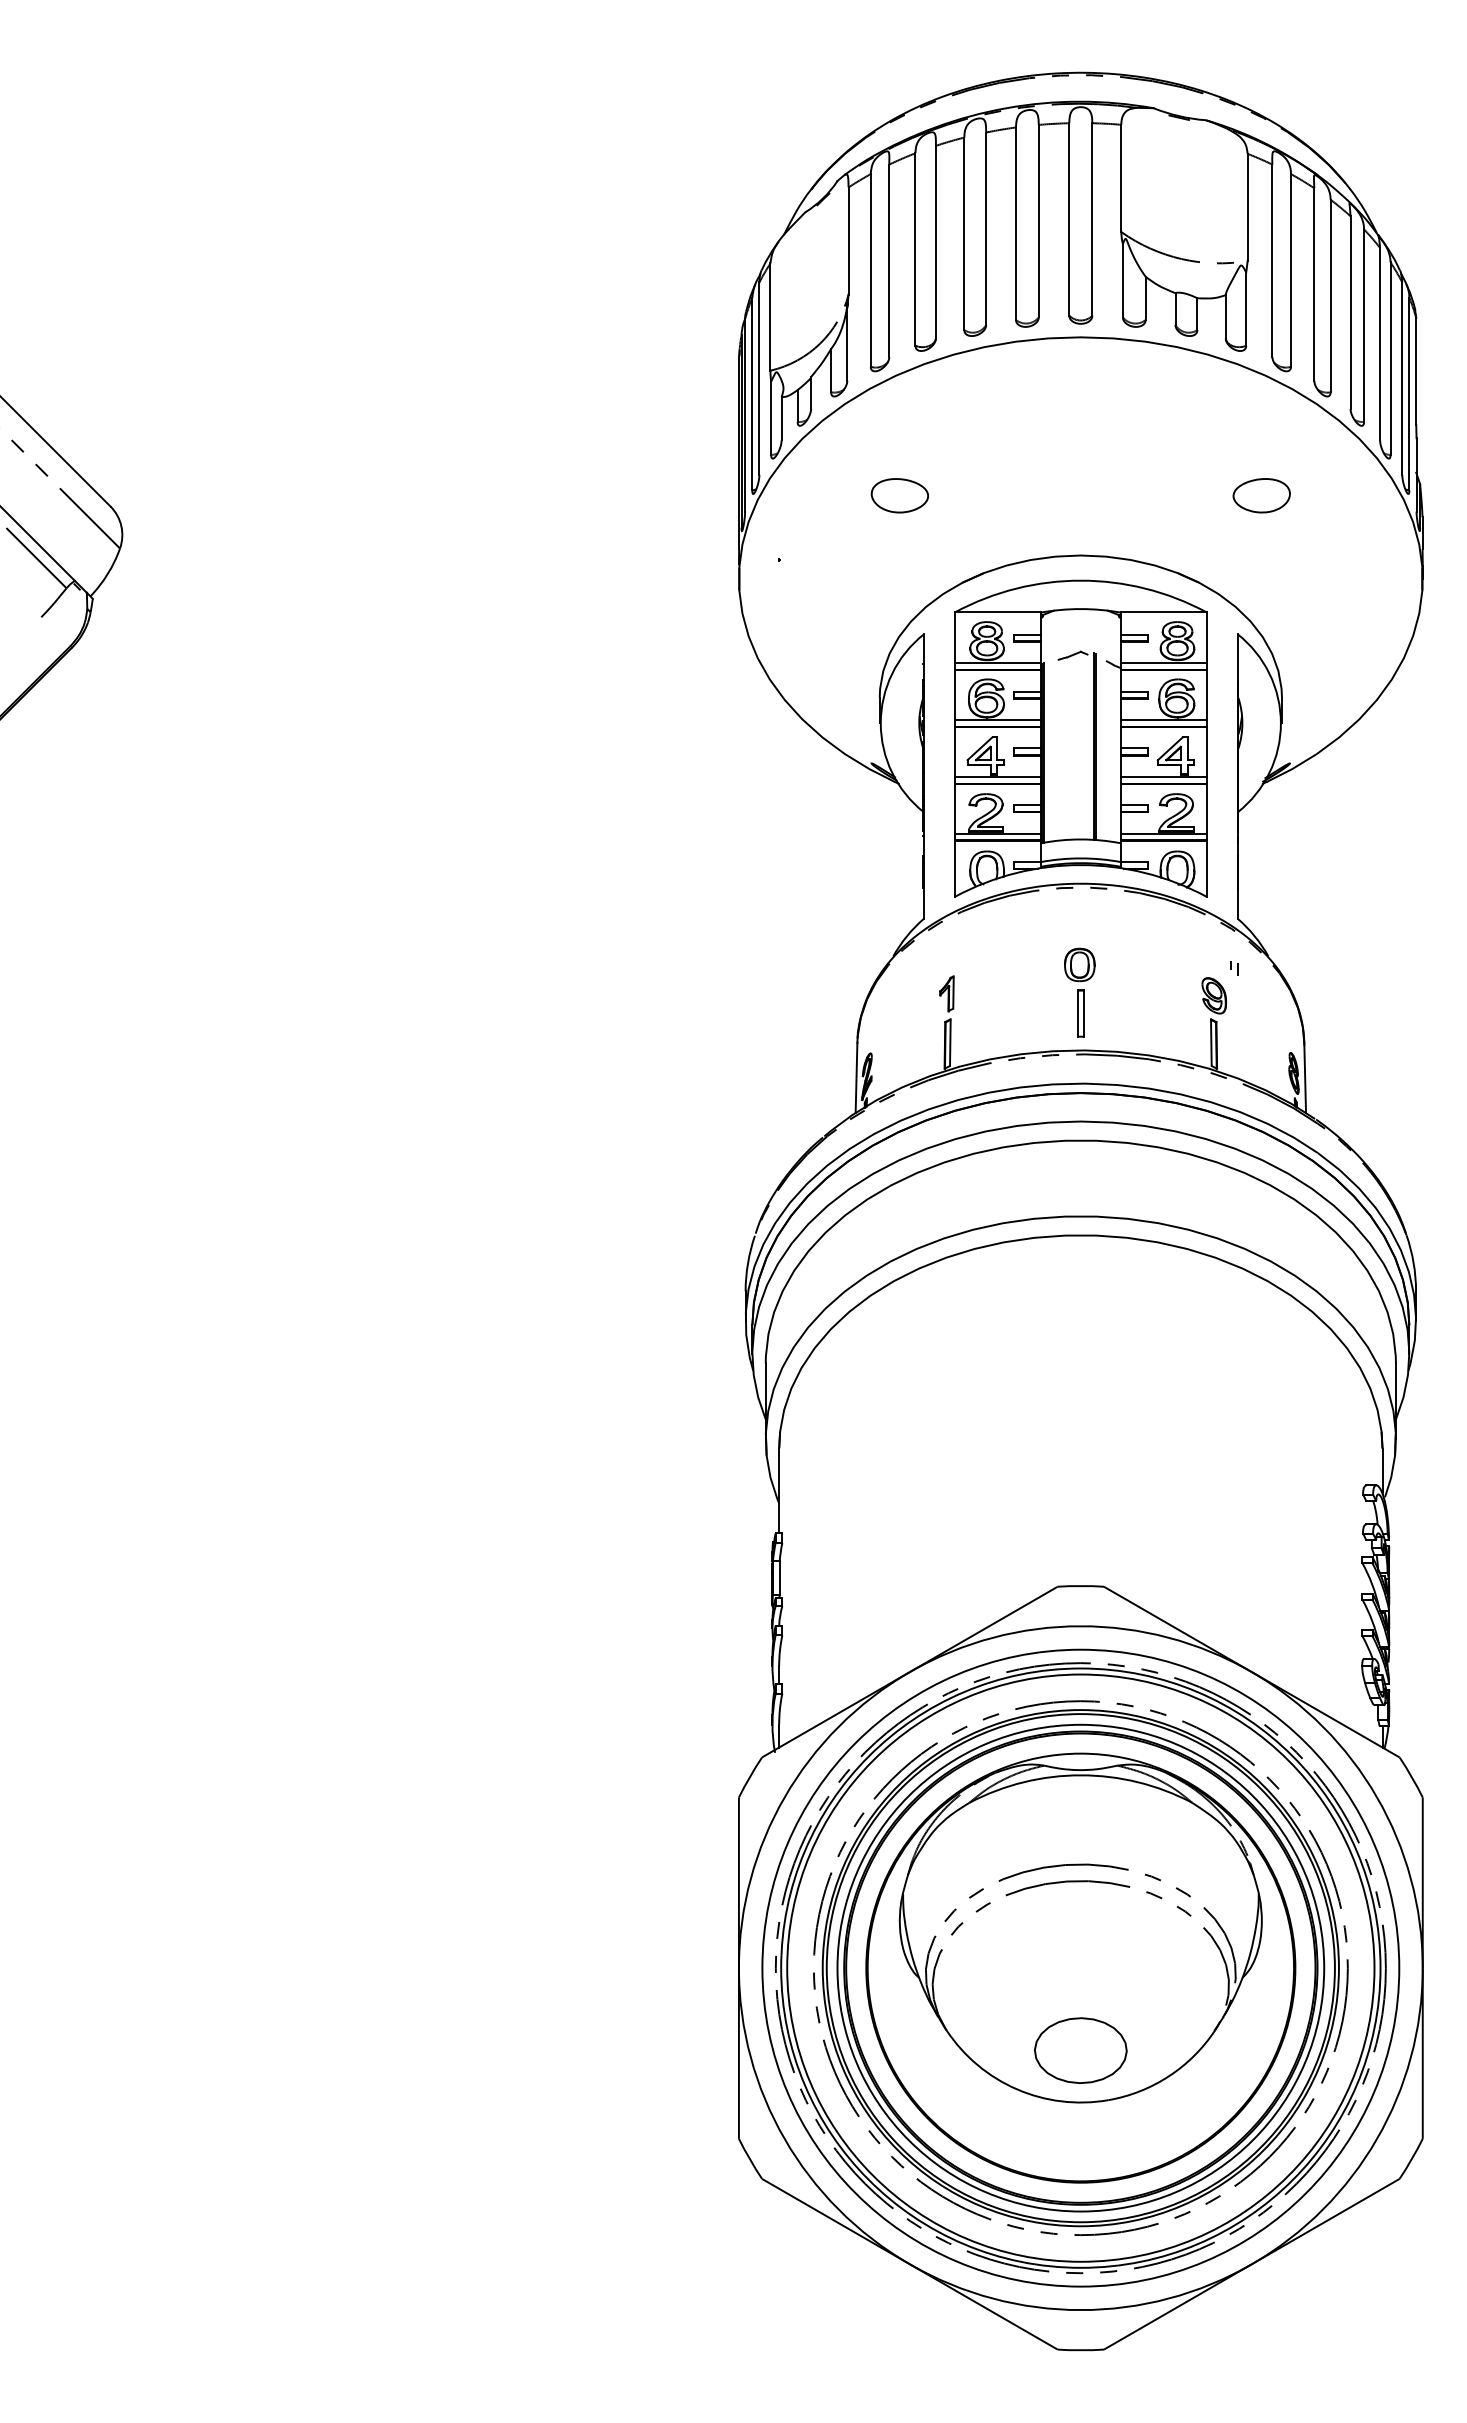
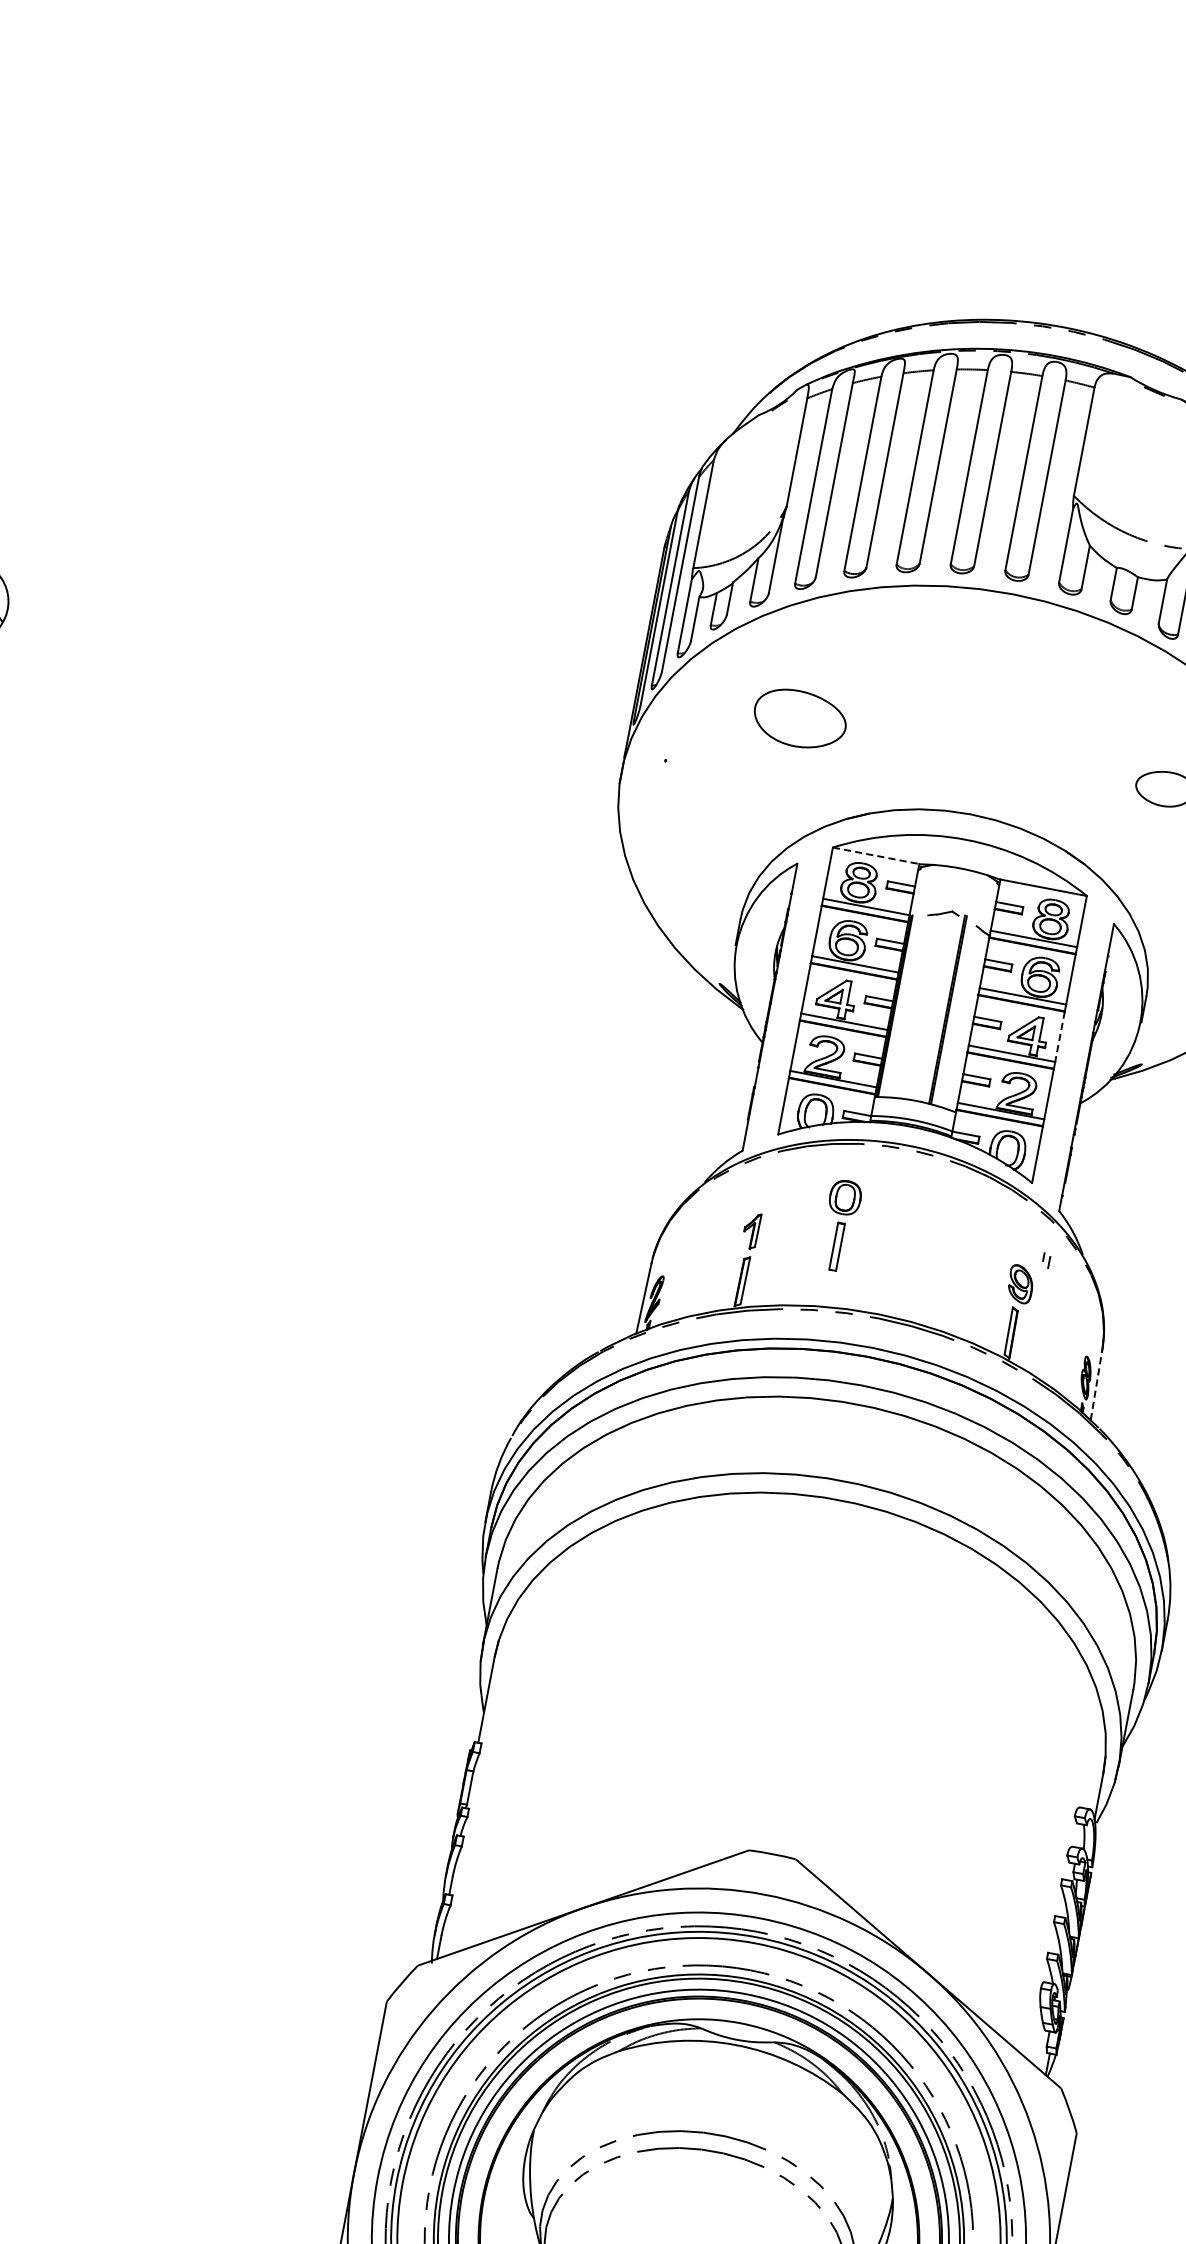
part: (899, 495) -> (799, 718), size x1.6
line: (997, 612) -> (875, 855), solid -> dashed
line: (1206, 752) -> (1059, 1037), solid -> dashed
part: (1079, 992) -> (839, 1225), moved
line: (1305, 1077) -> (1097, 1384), solid -> dashed

